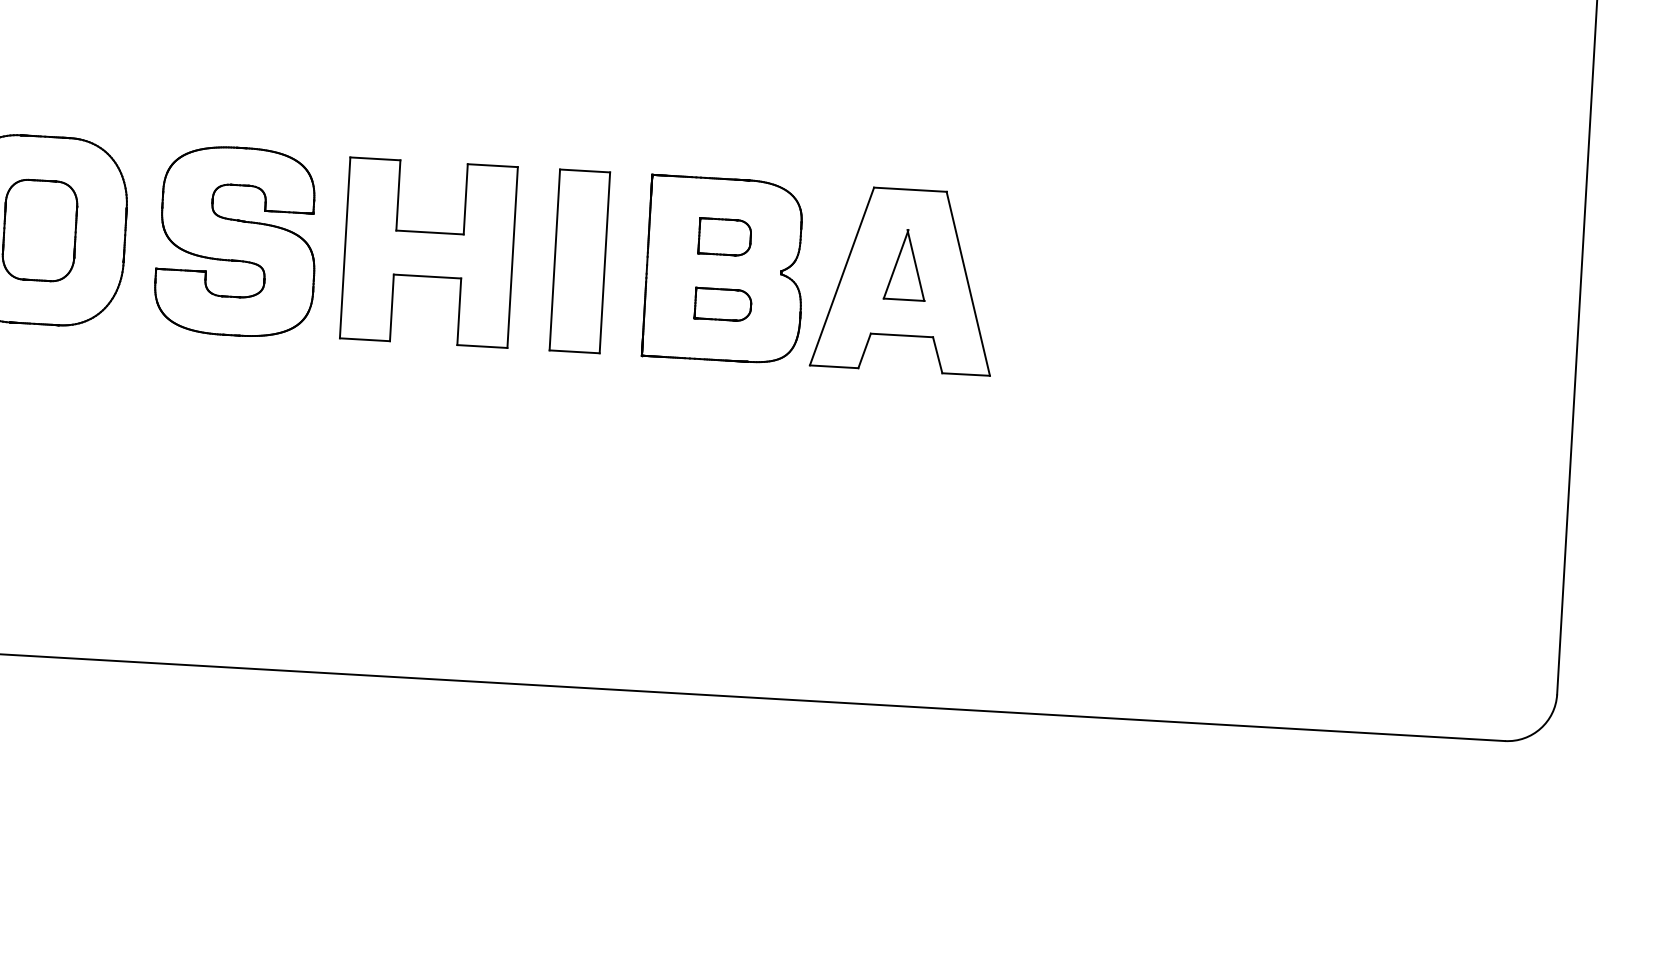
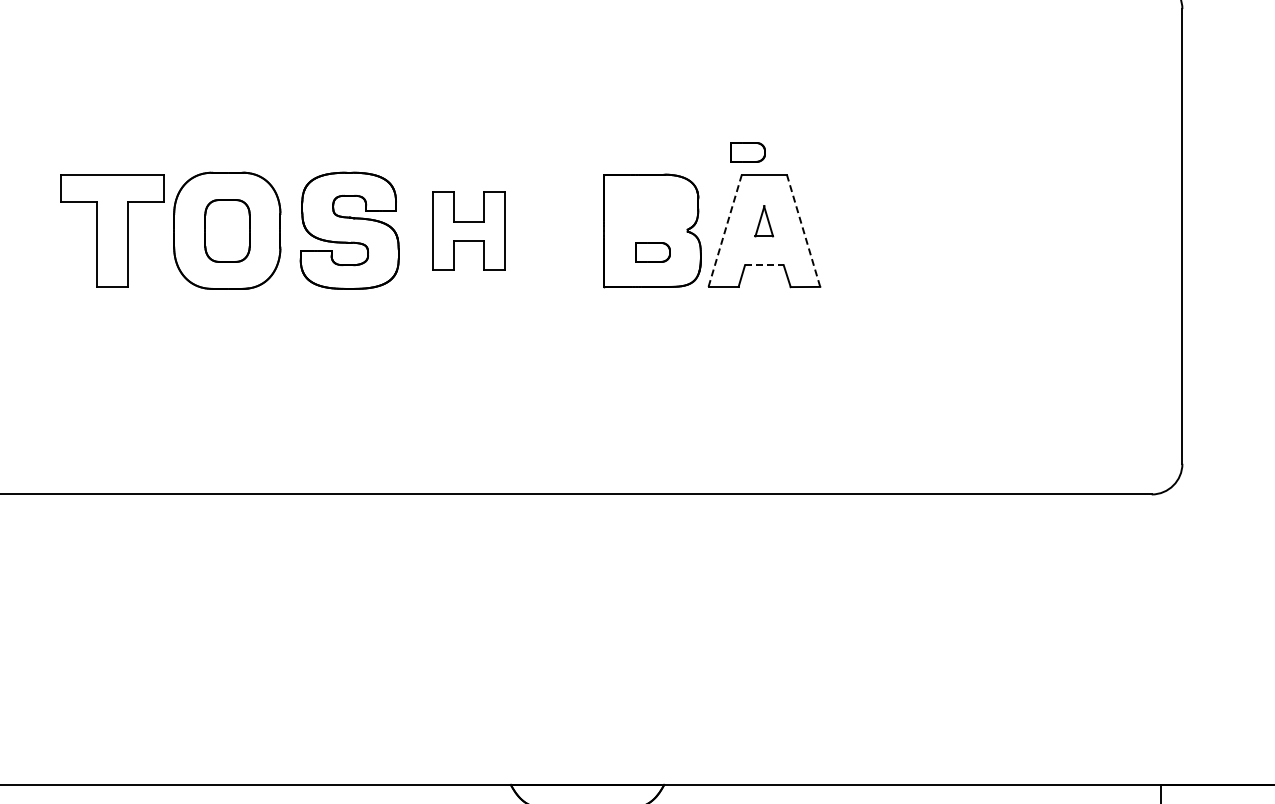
part: (885, 152) -> (747, 152), added
part: (725, 236) -> (651, 210), removed
part: (428, 252) -> (468, 230), size x0.7
part: (579, 260) -> (562, 230), removed
part: (904, 263) -> (763, 220), size x0.7
line: (842, 276) -> (725, 230), solid -> dashed
line: (968, 283) -> (803, 230), solid -> dashed
line: (902, 336) -> (764, 265), solid -> dashed

